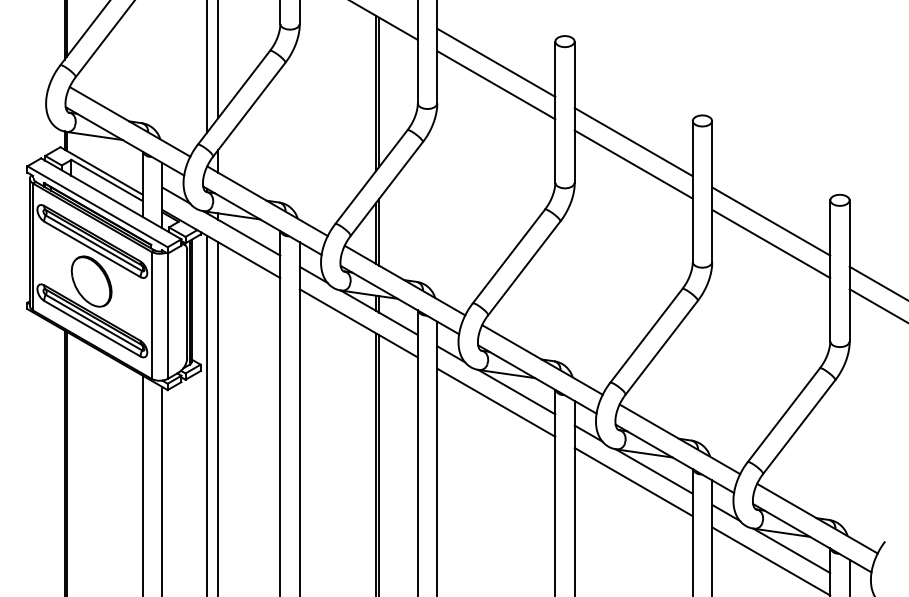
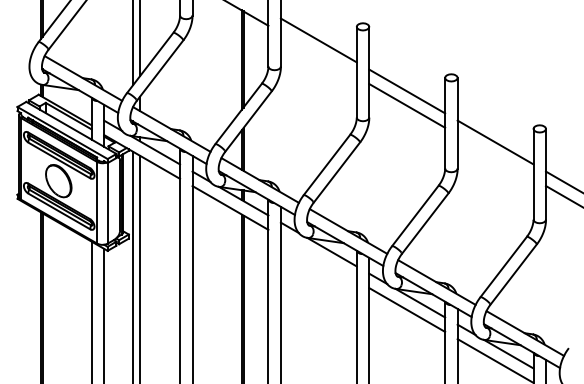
line: (495, 84) -> (318, 54), removed
line: (771, 243) -> (495, 156), removed
line: (495, 401) -> (318, 258), removed

